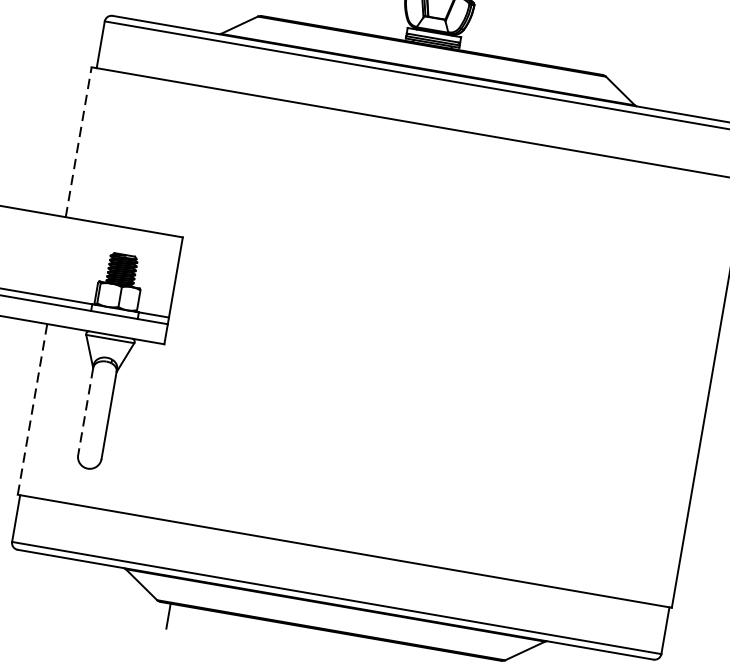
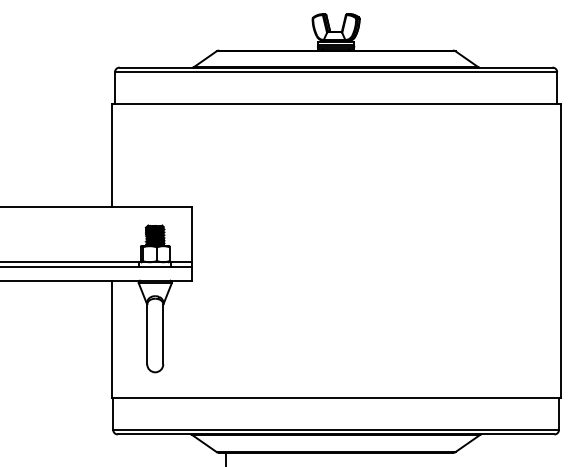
line: (78, 141) -> (111, 155), dashed -> solid
line: (32, 409) -> (111, 339), dashed -> solid
line: (86, 411) -> (147, 334), dashed -> solid

